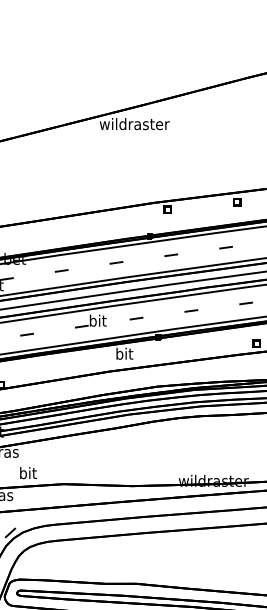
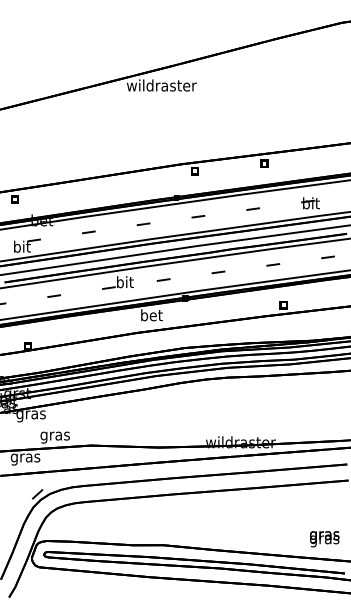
text: (124, 354) -> (151, 315), bit -> bet
text: (27, 474) -> (54, 435), bit -> gras

